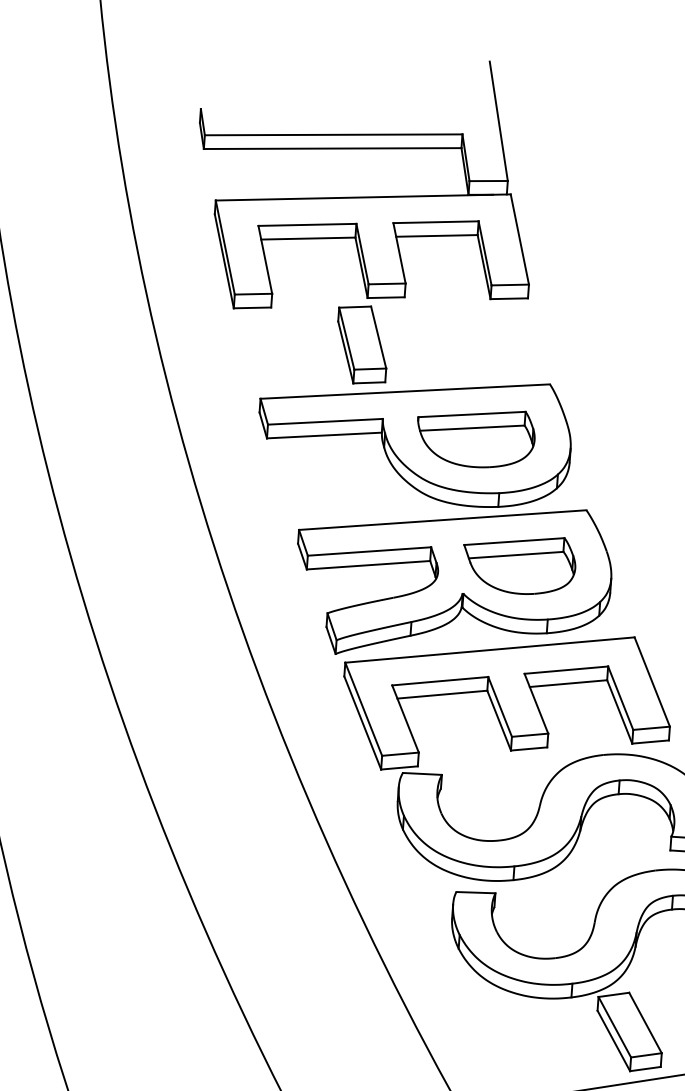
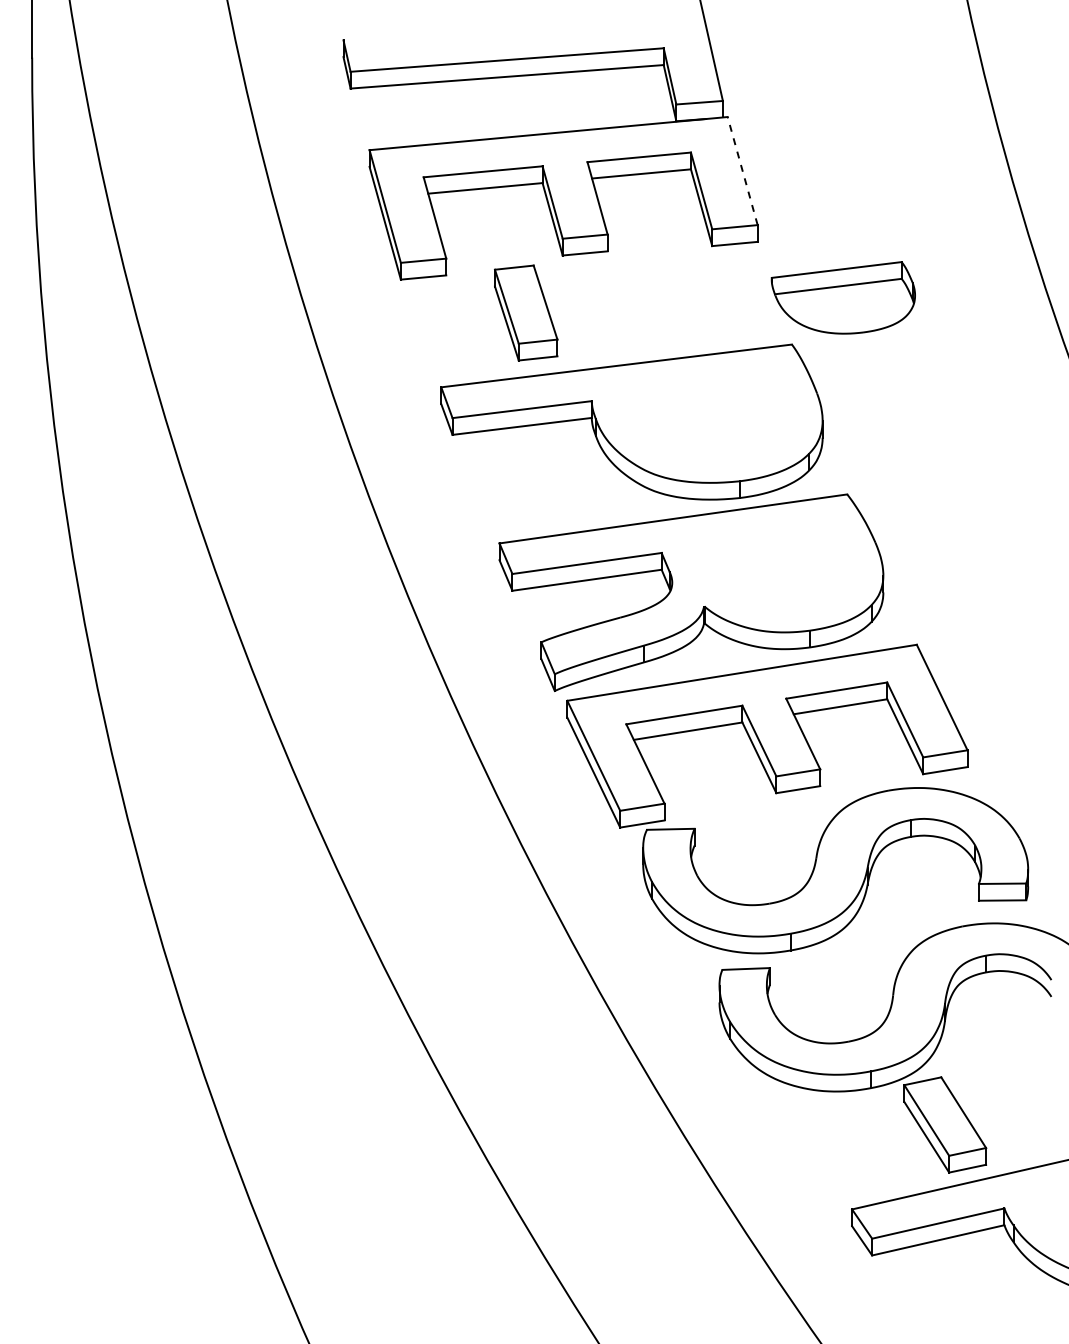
line: (519, 239) -> (742, 170), solid -> dashed
part: (362, 344) -> (526, 312), moved
part: (475, 437) -> (842, 297), moved
part: (518, 563) -> (769, 565), removed

